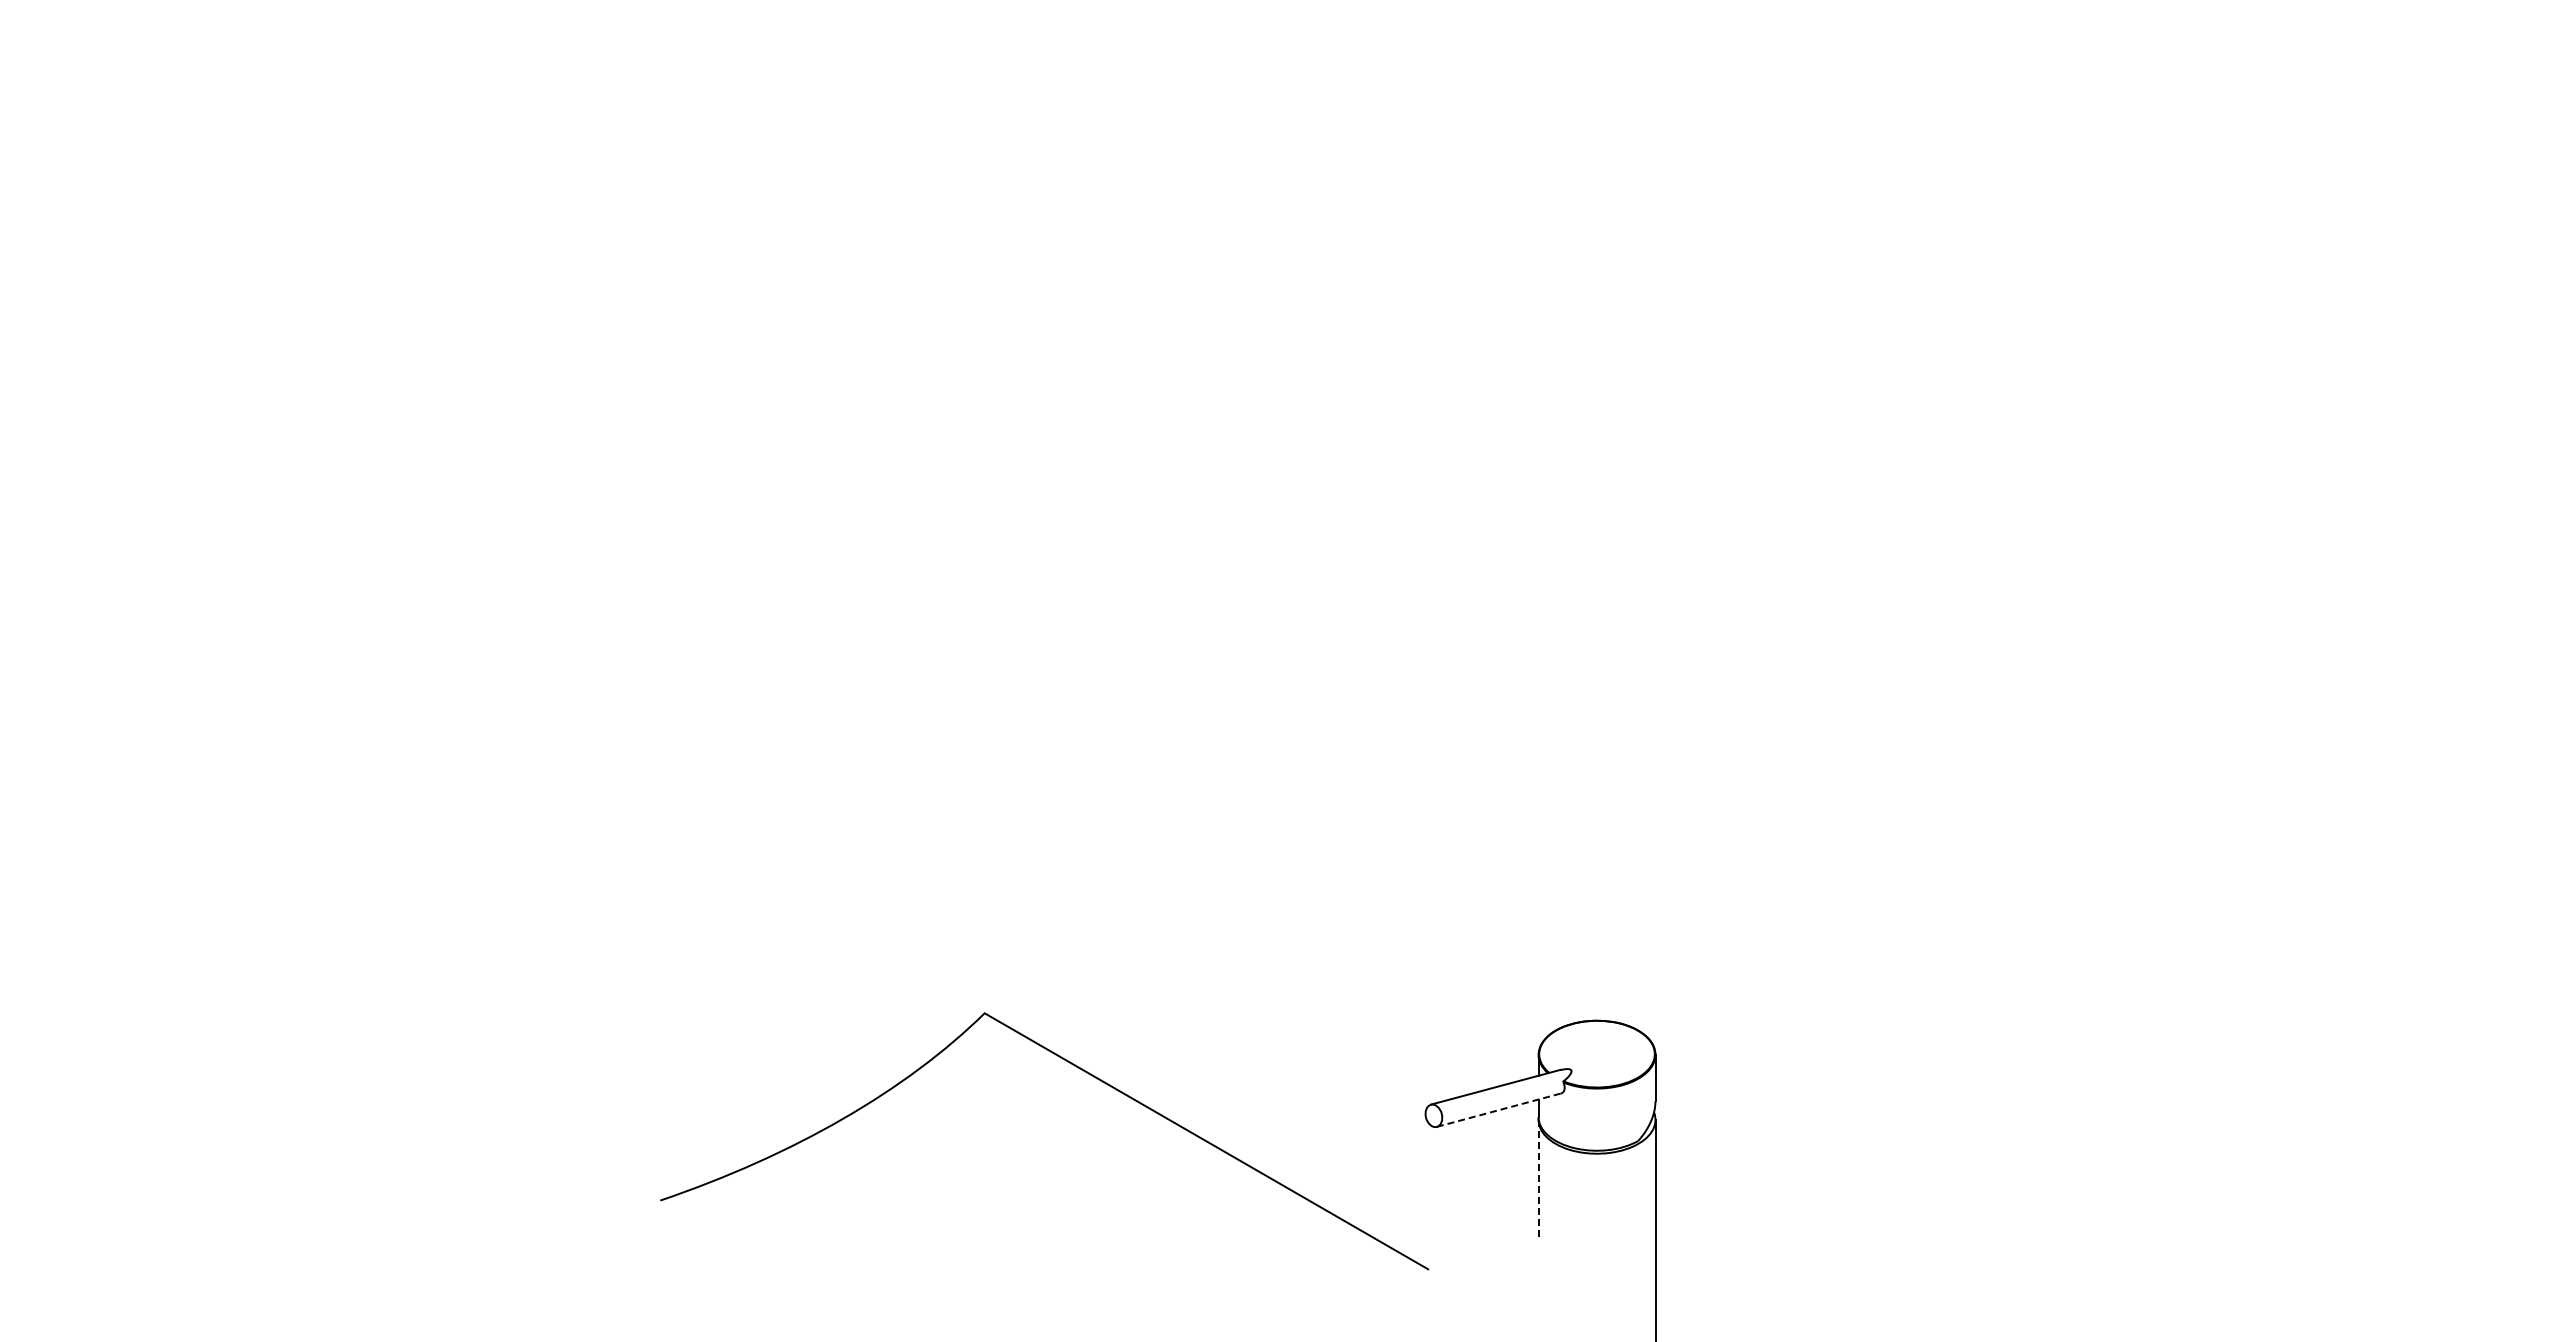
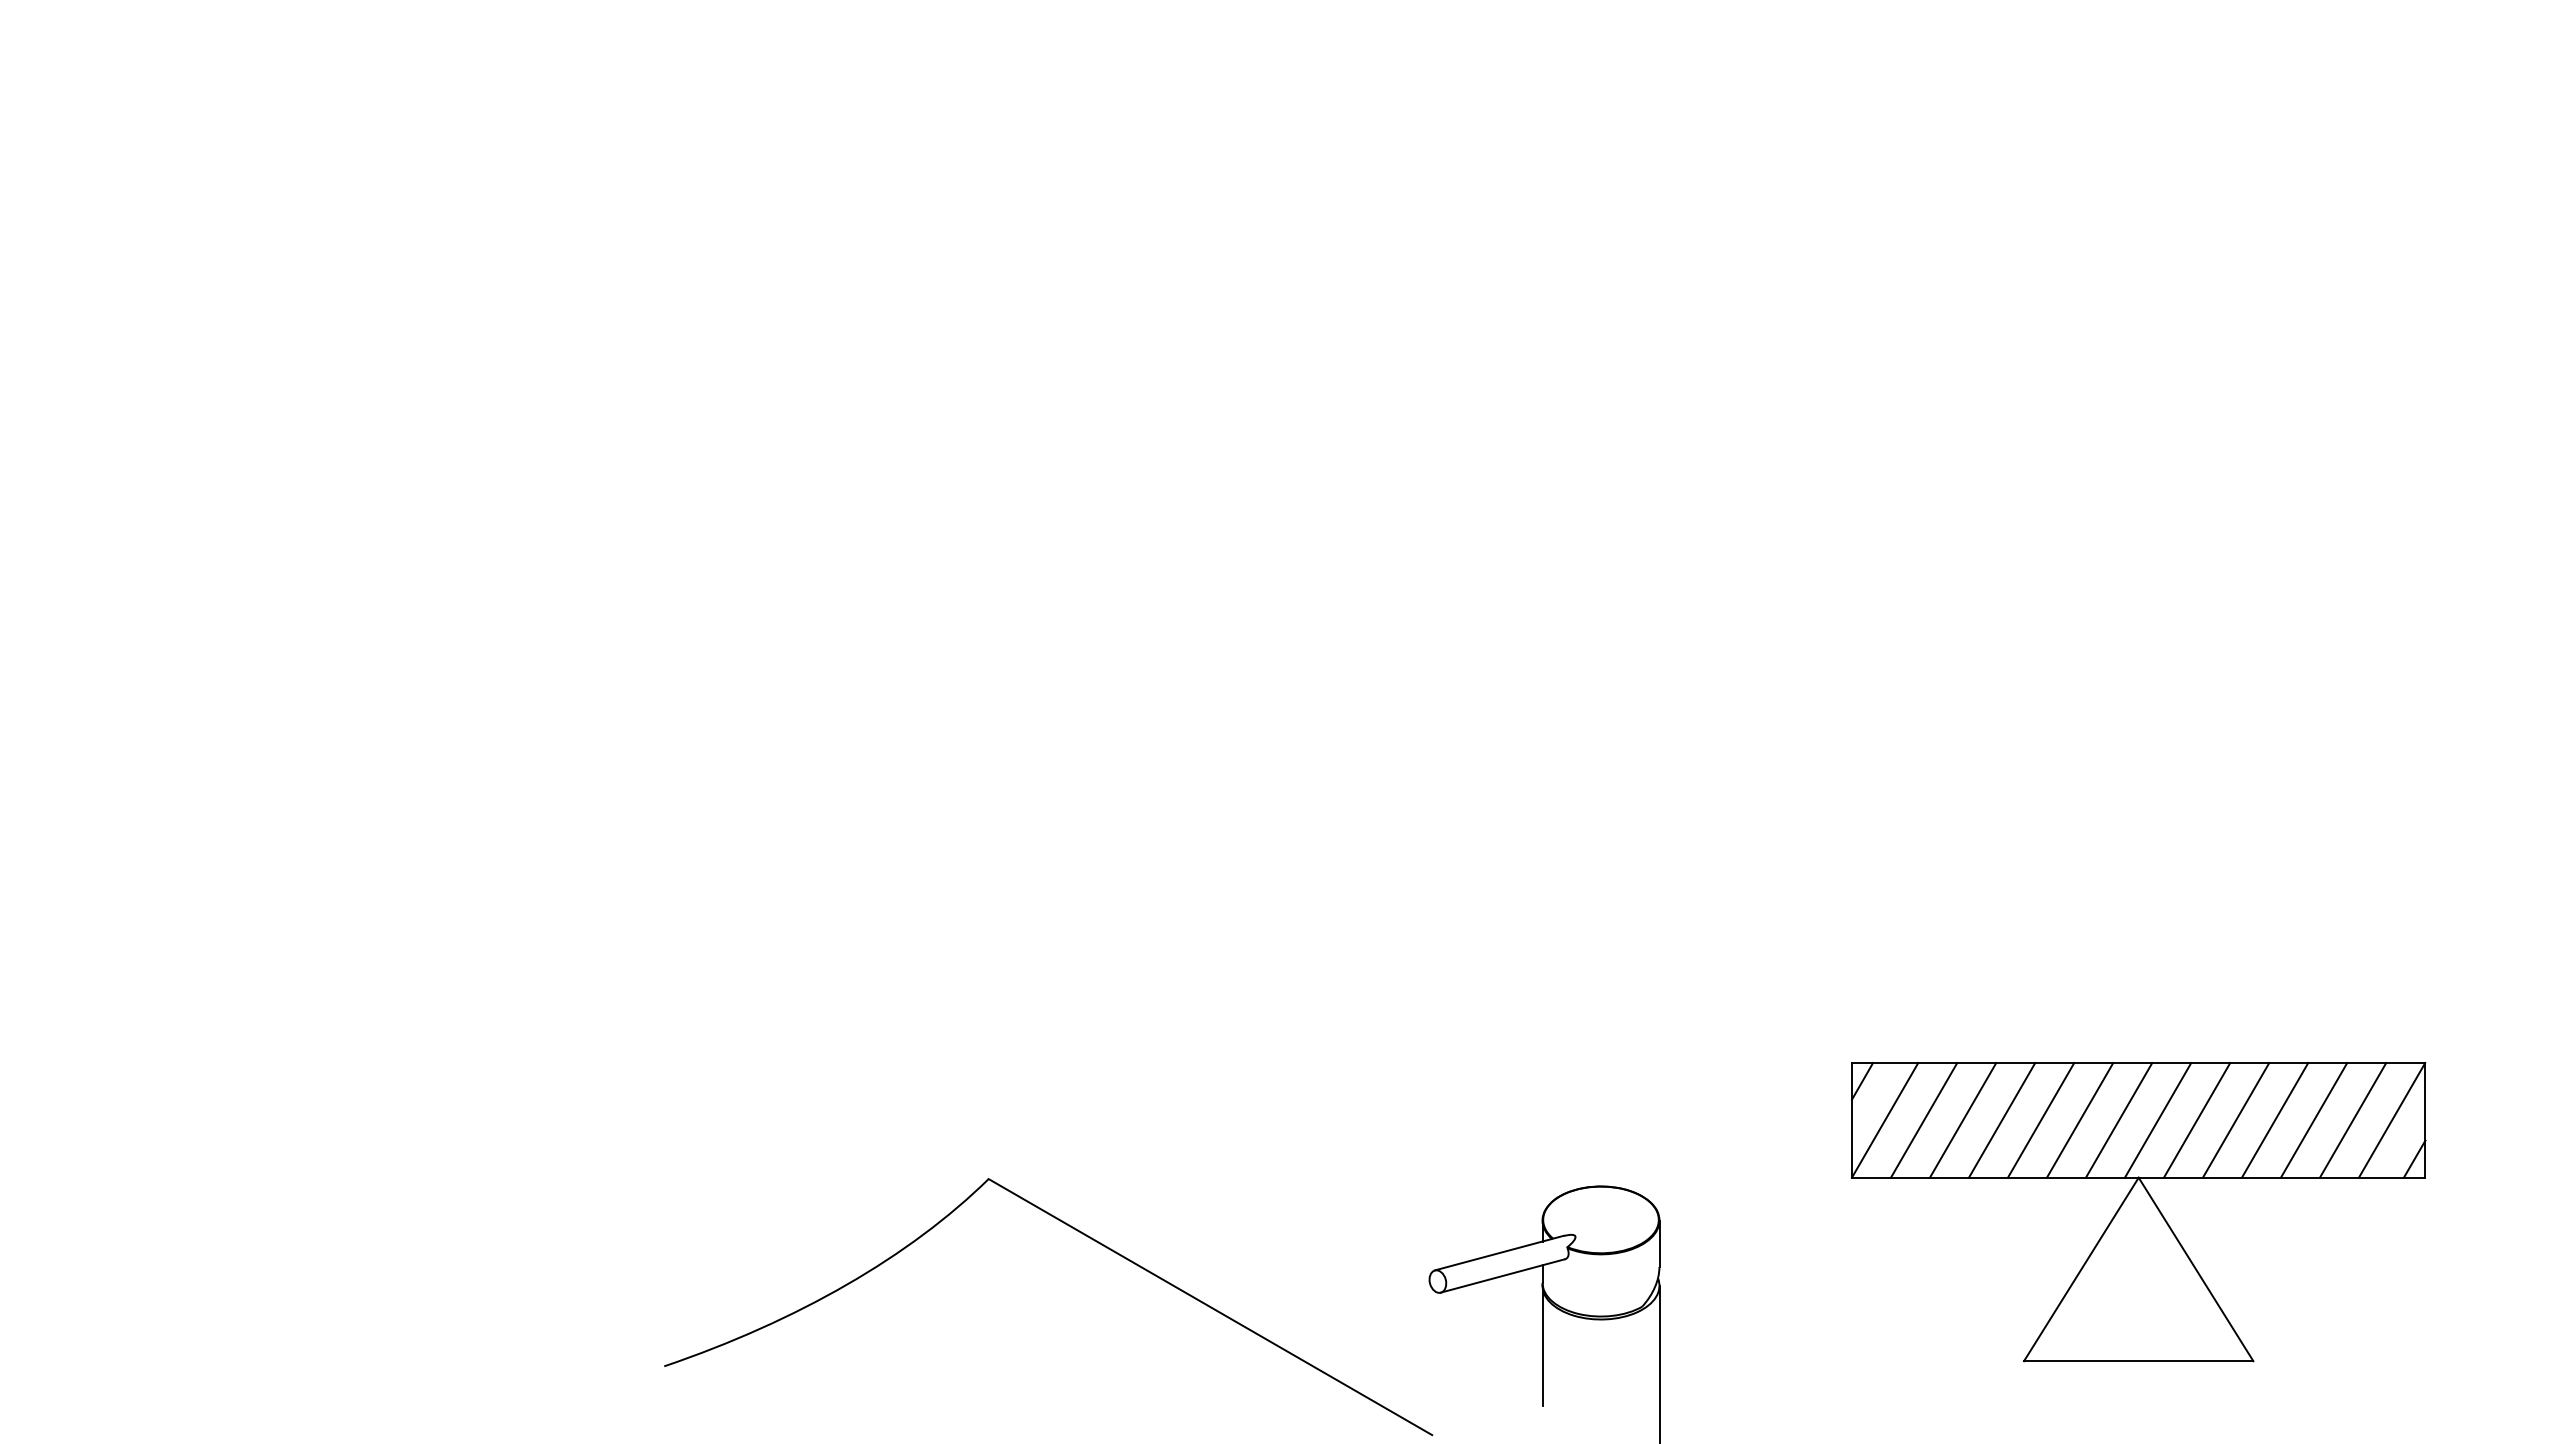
part: (2134, 1046) -> (2138, 1212), added
line: (1499, 1109) -> (1503, 1275), dashed -> solid
line: (1538, 1179) -> (1542, 1345), dashed -> solid

